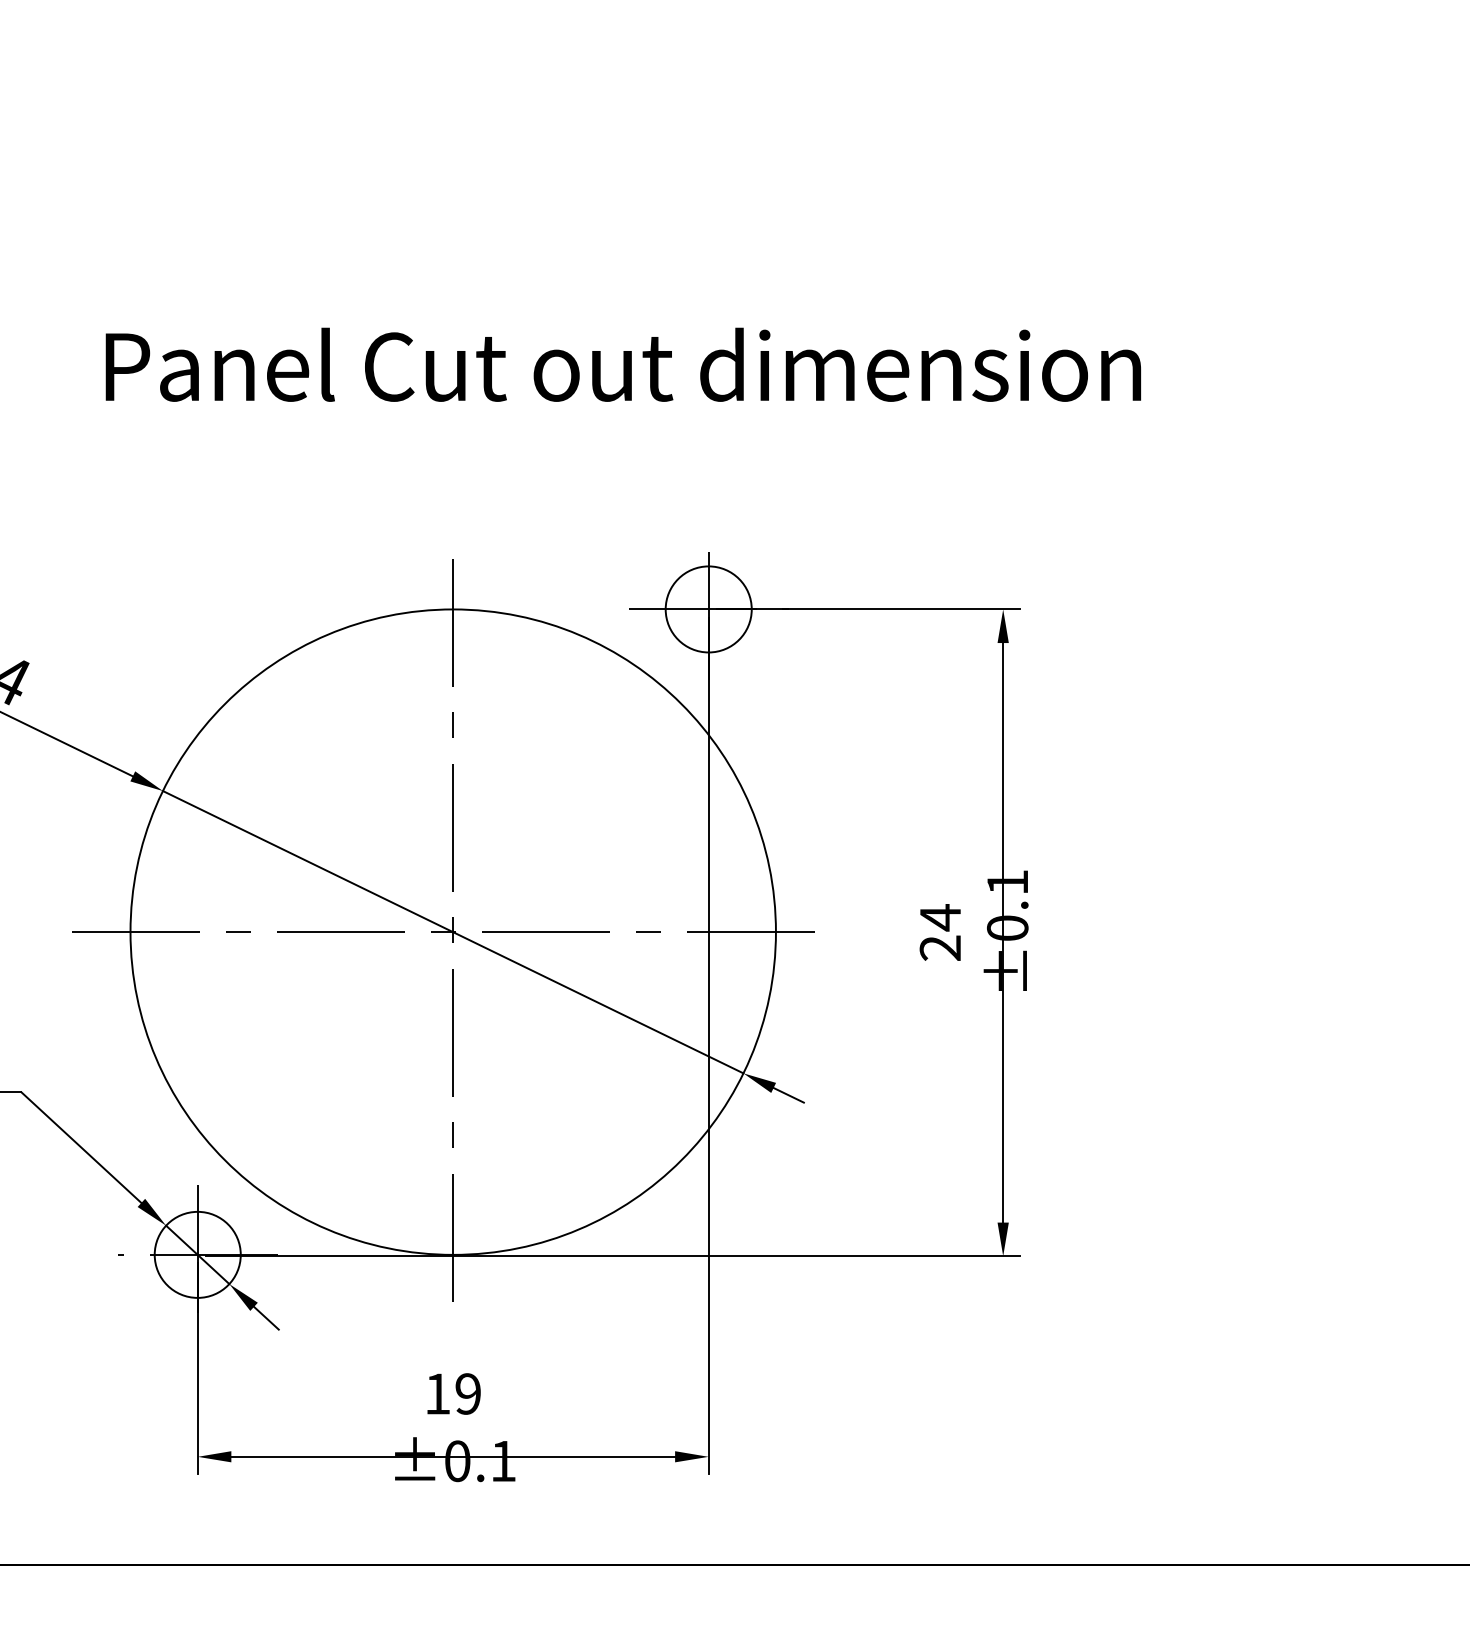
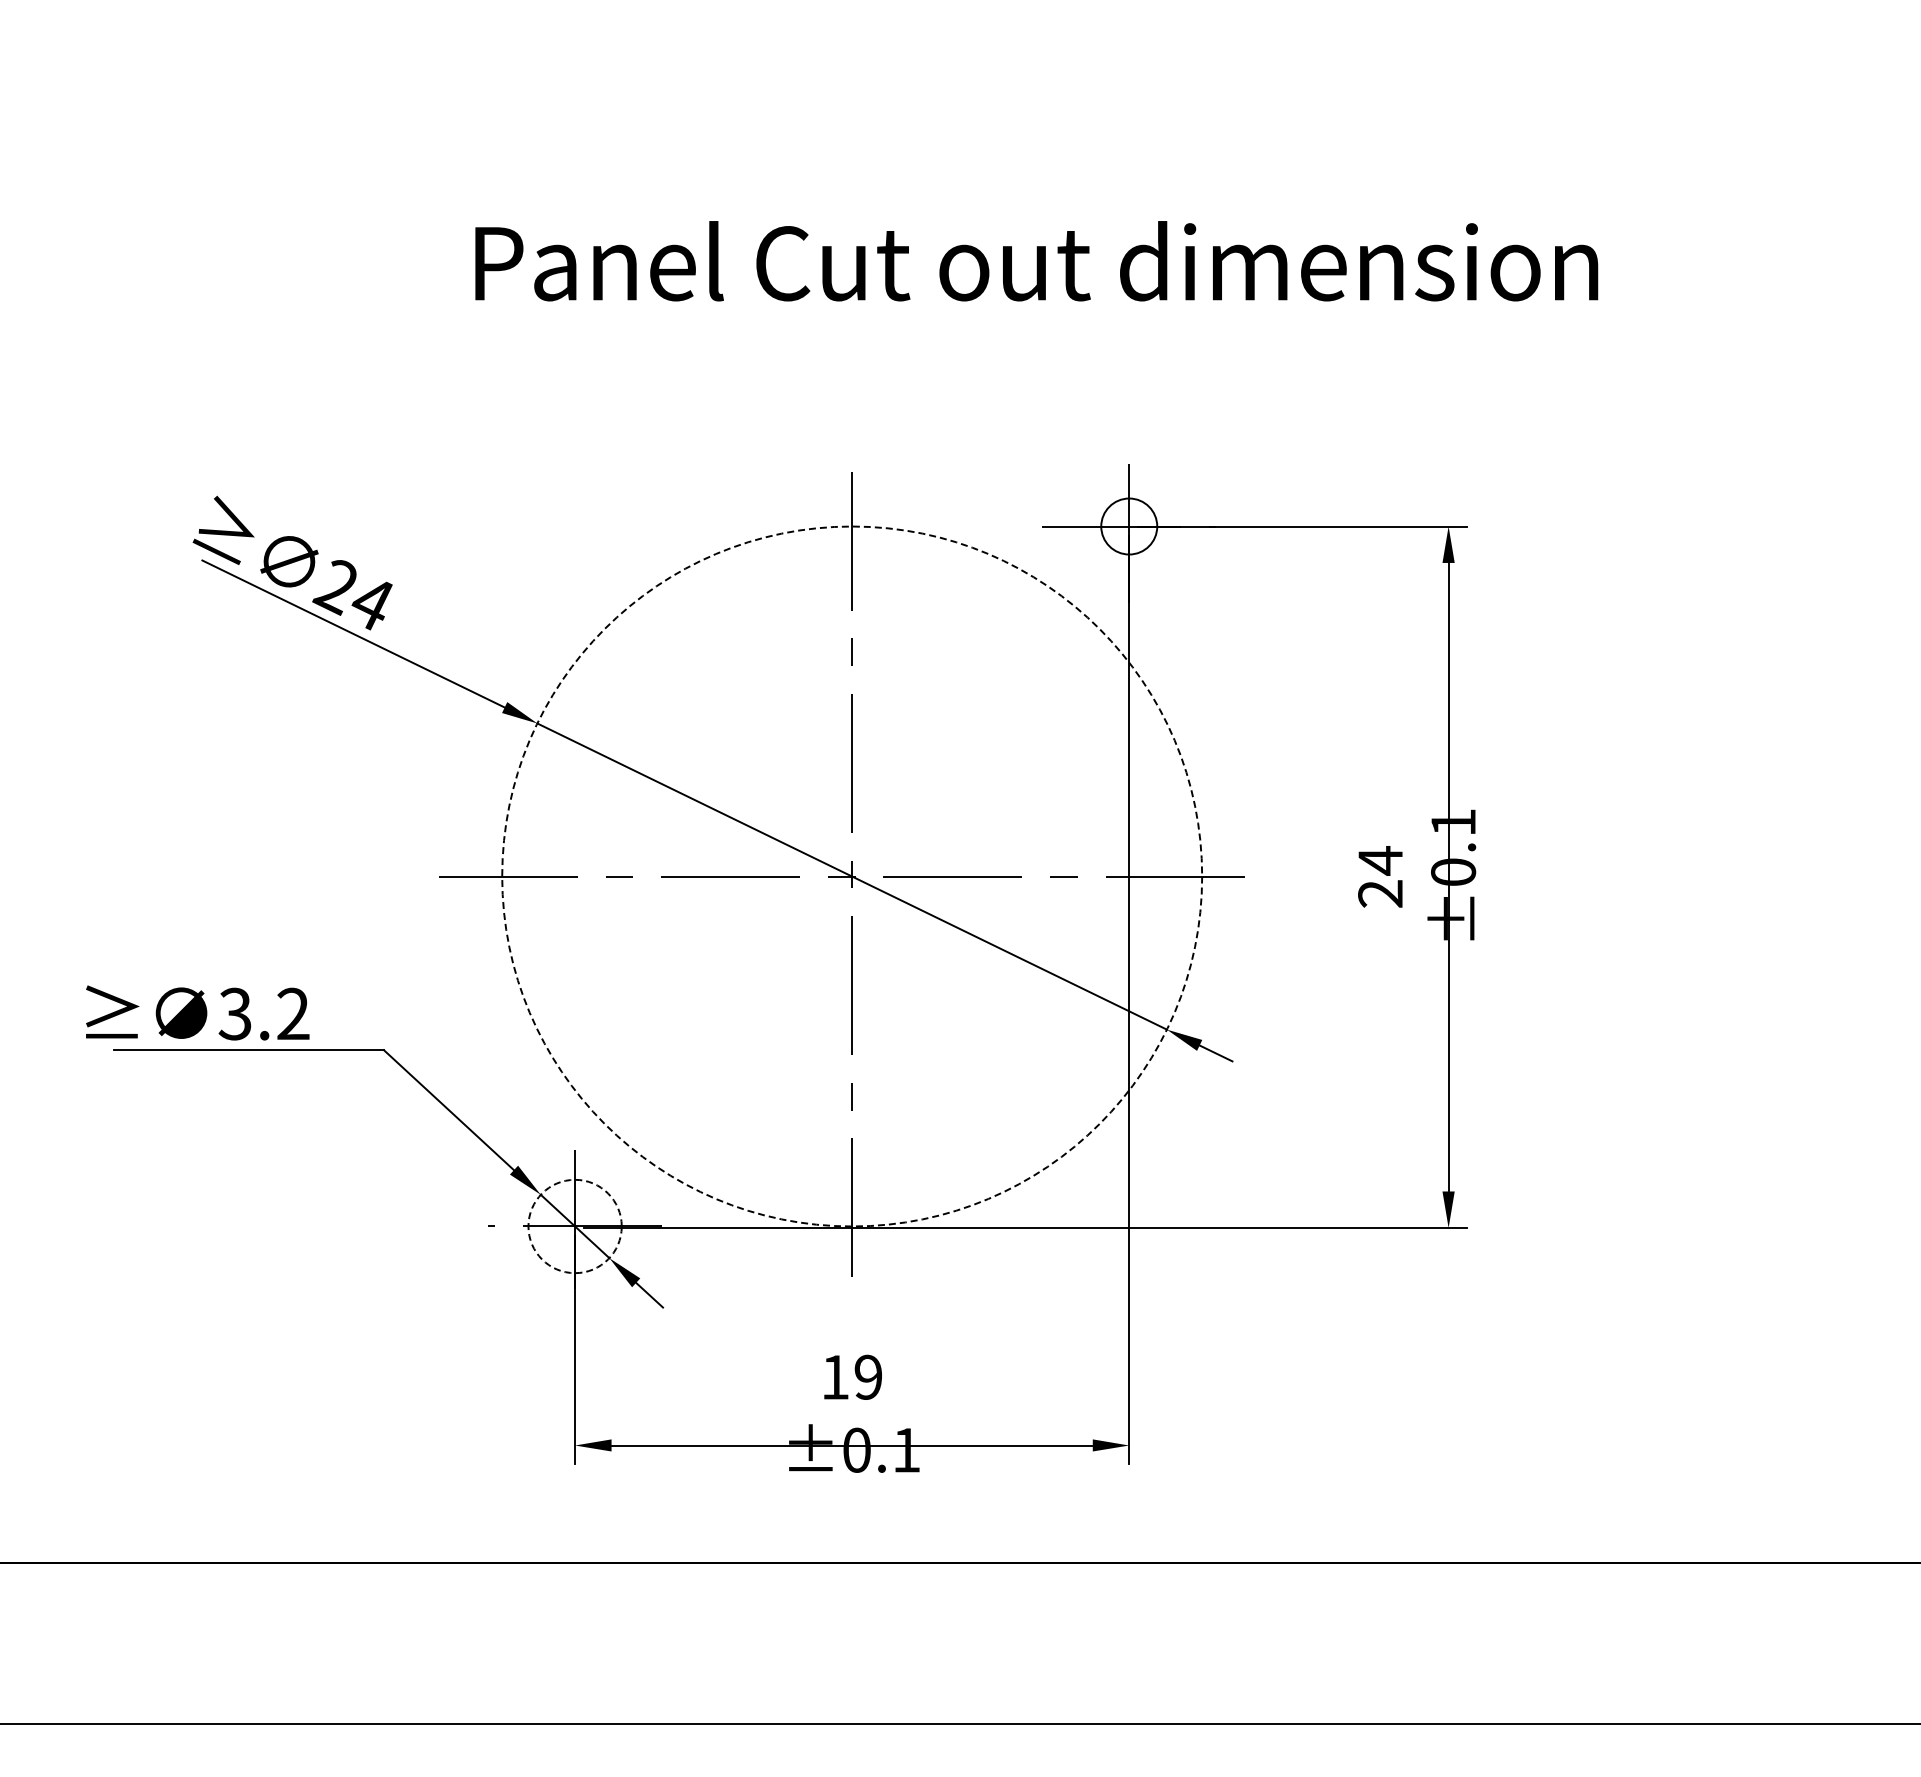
circle: (708, 609) -> (1128, 526), size x0.6
circle: (453, 932) -> (852, 876), solid -> dashed
circle: (197, 1254) -> (574, 1226), solid -> dashed

